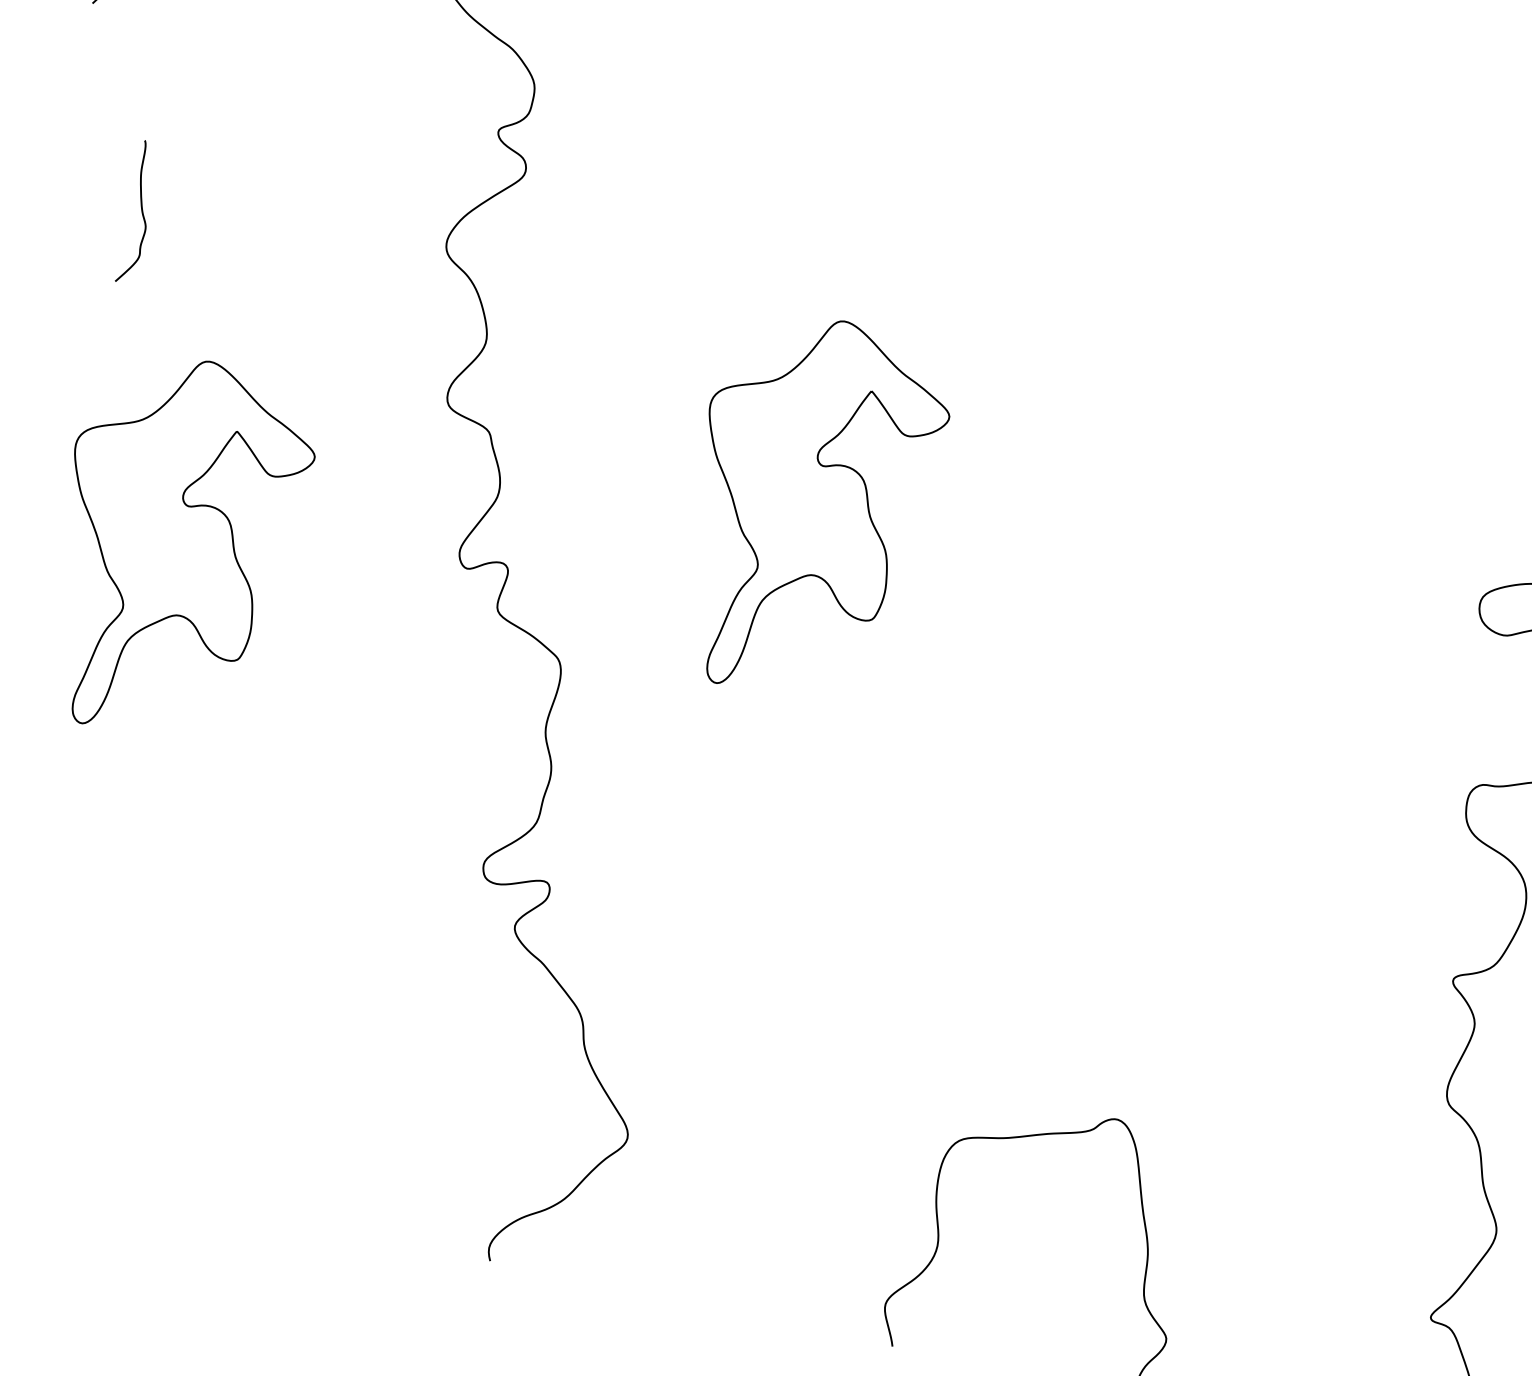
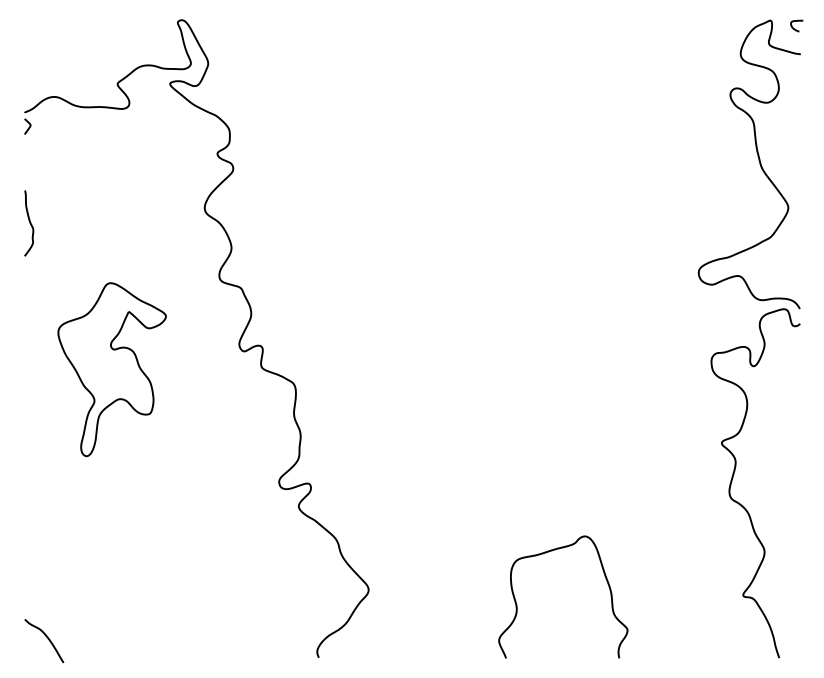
curve: (140, 213) -> (29, 223), moved
part: (808, 507) -> (390, 292), removed

